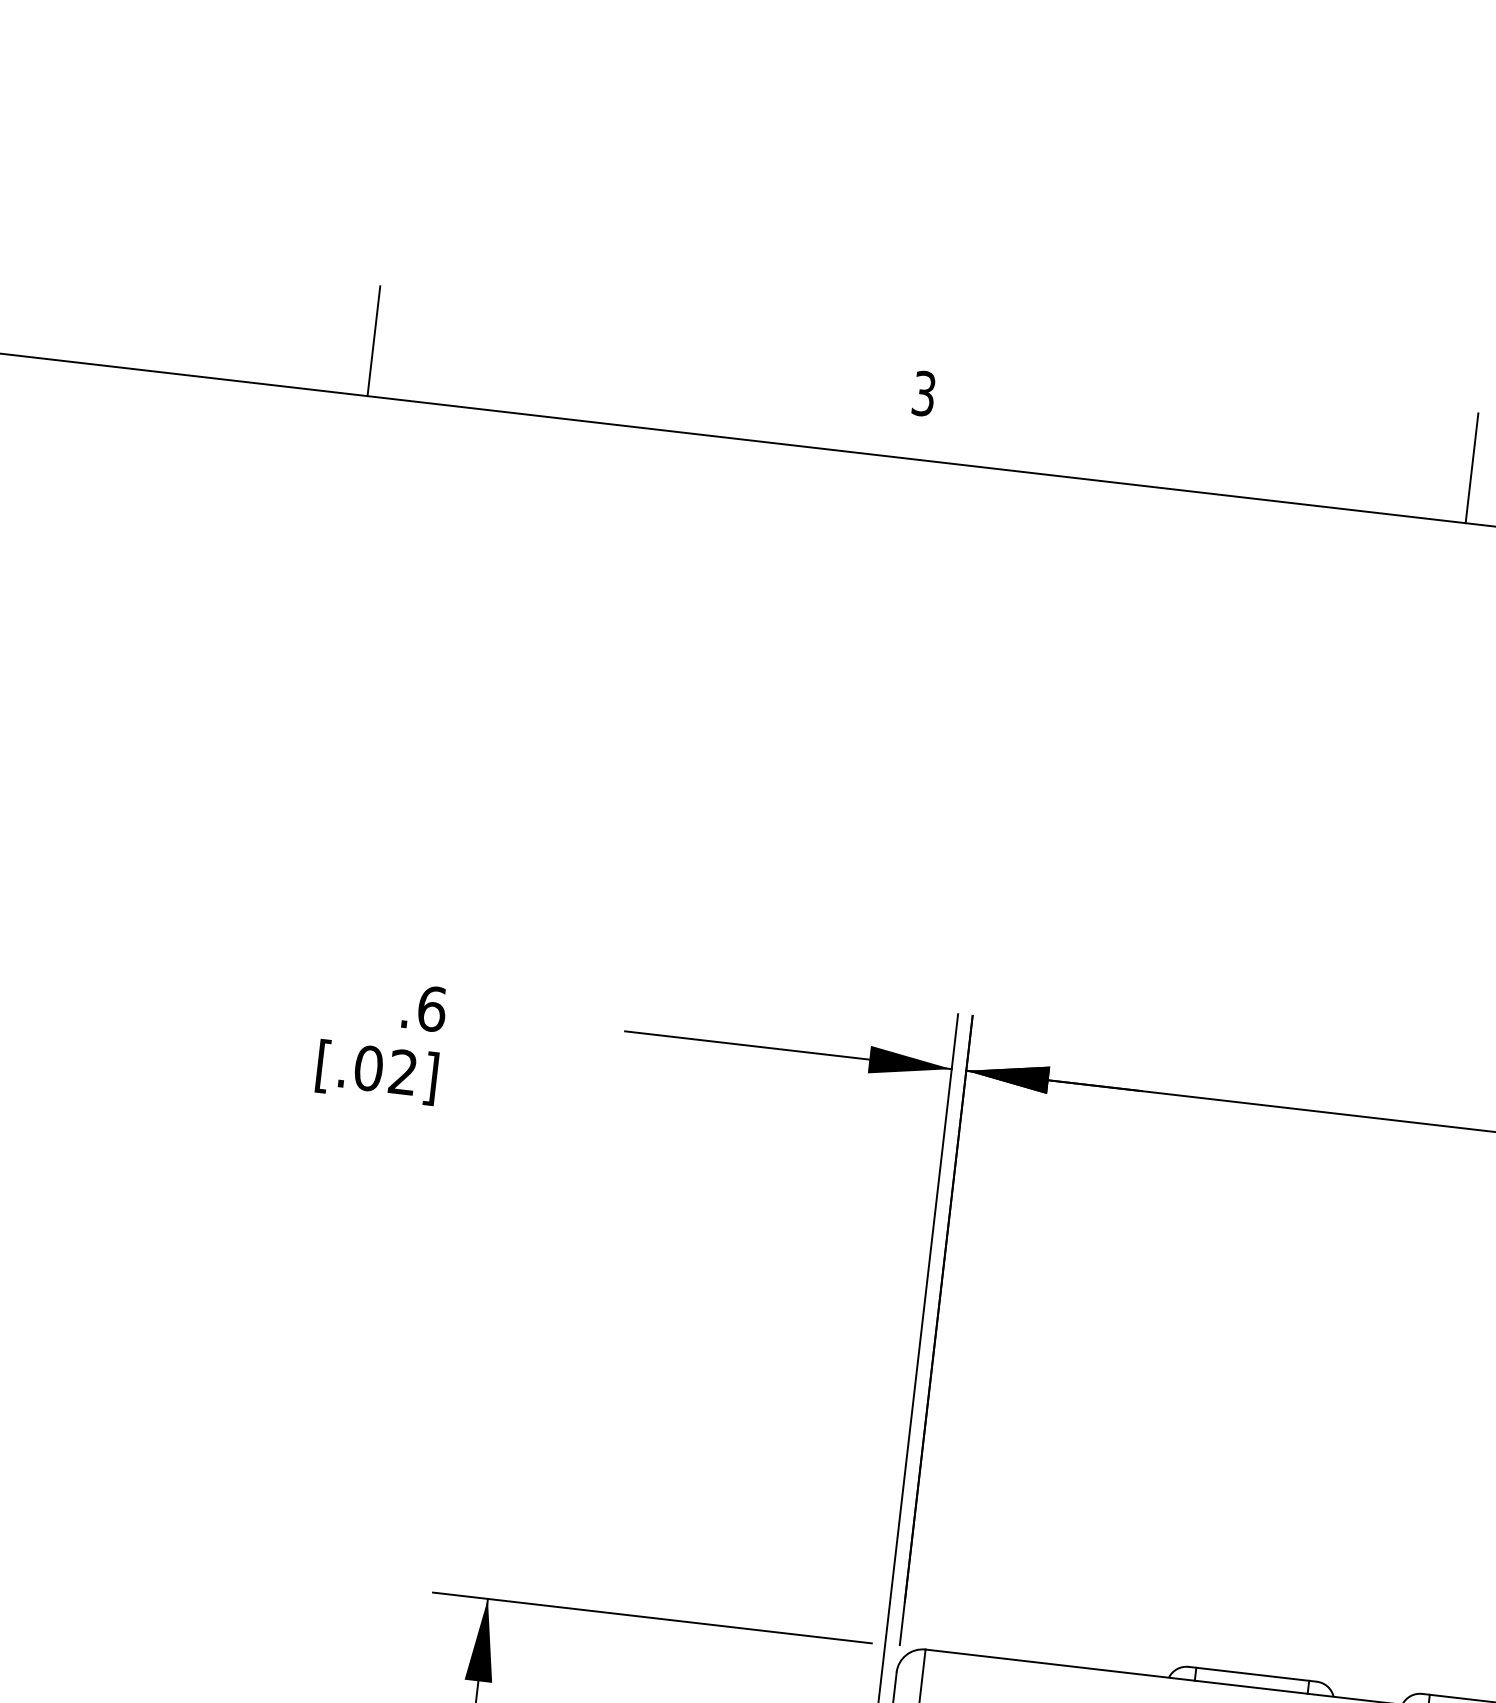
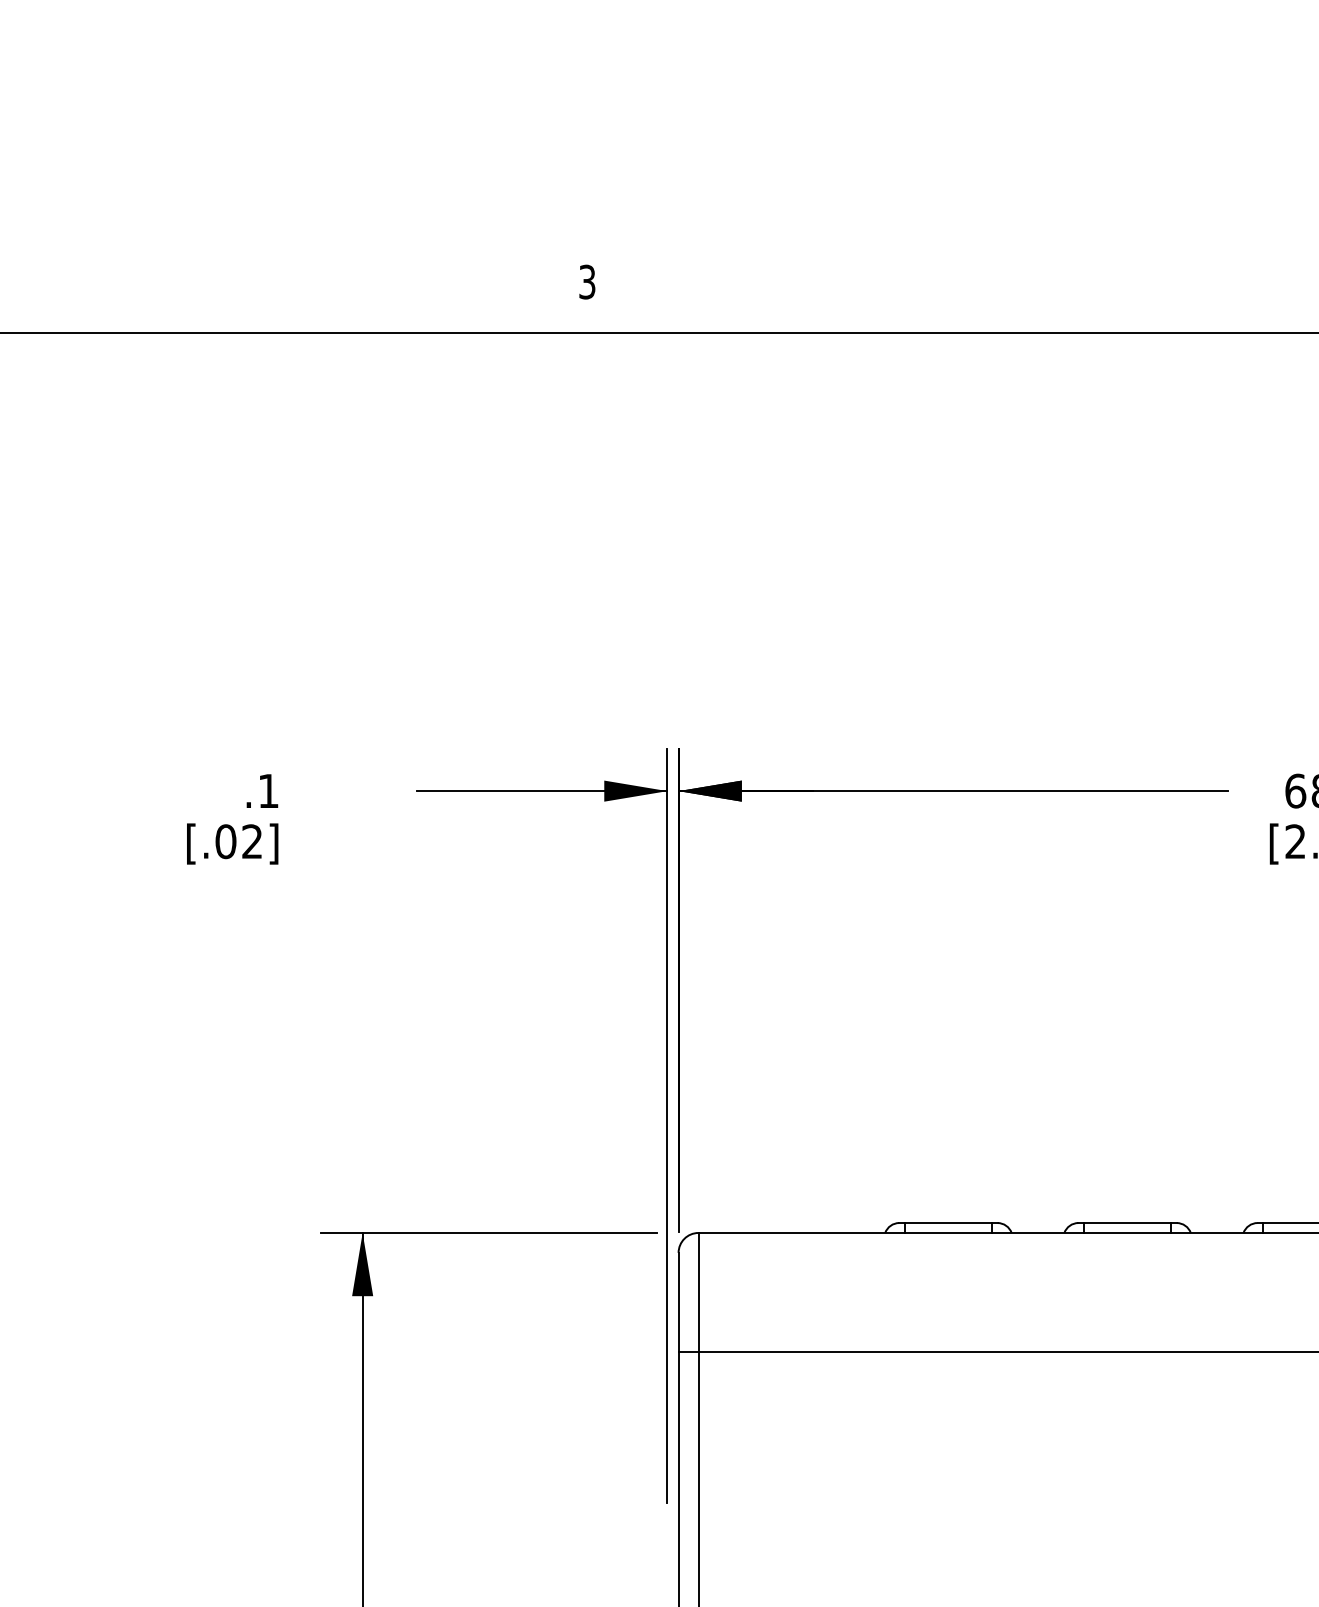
line: (374, 341) -> (166, 290), removed
line: (1471, 468) -> (1008, 290), removed
text: (431, 1008) -> (268, 790), .6 -> .1

